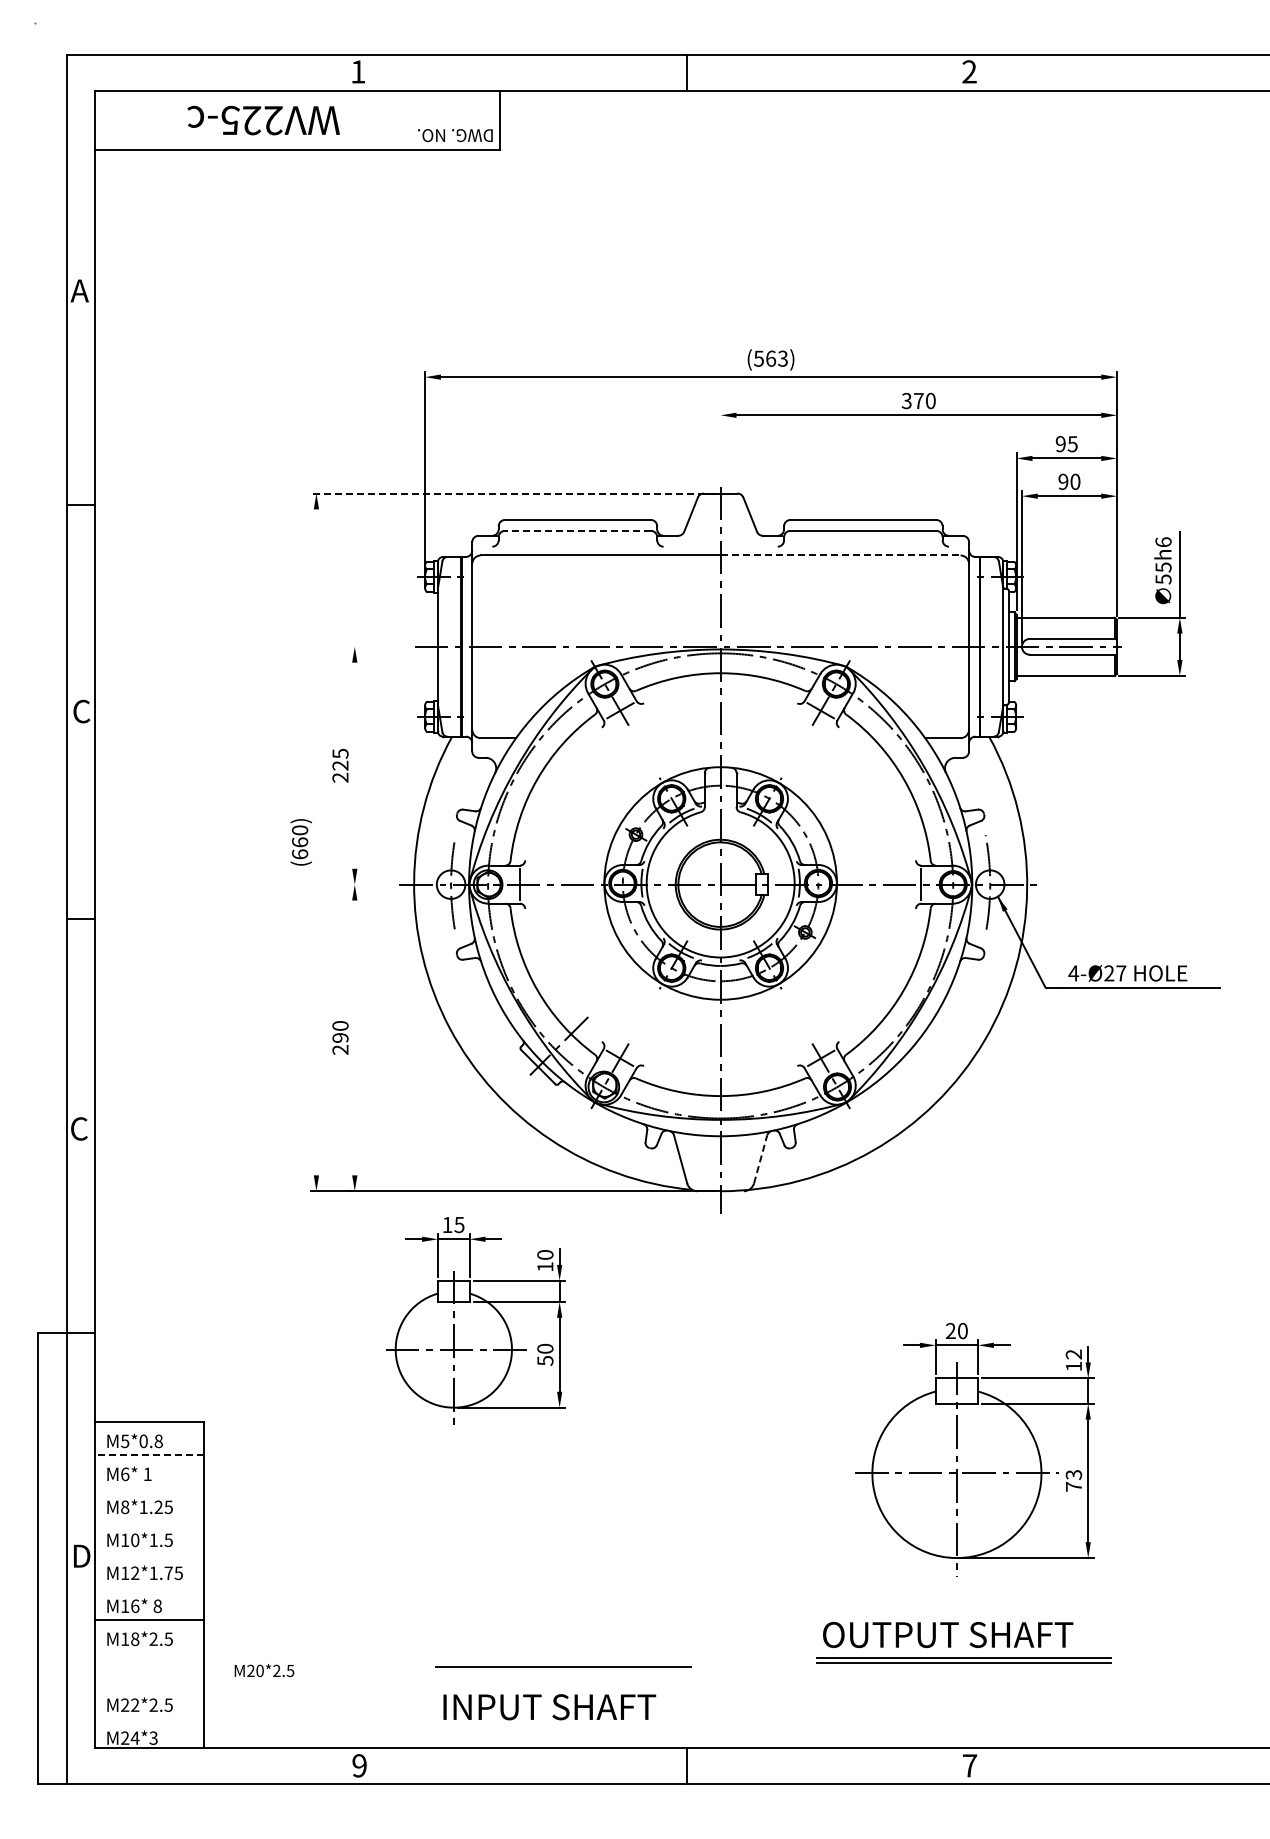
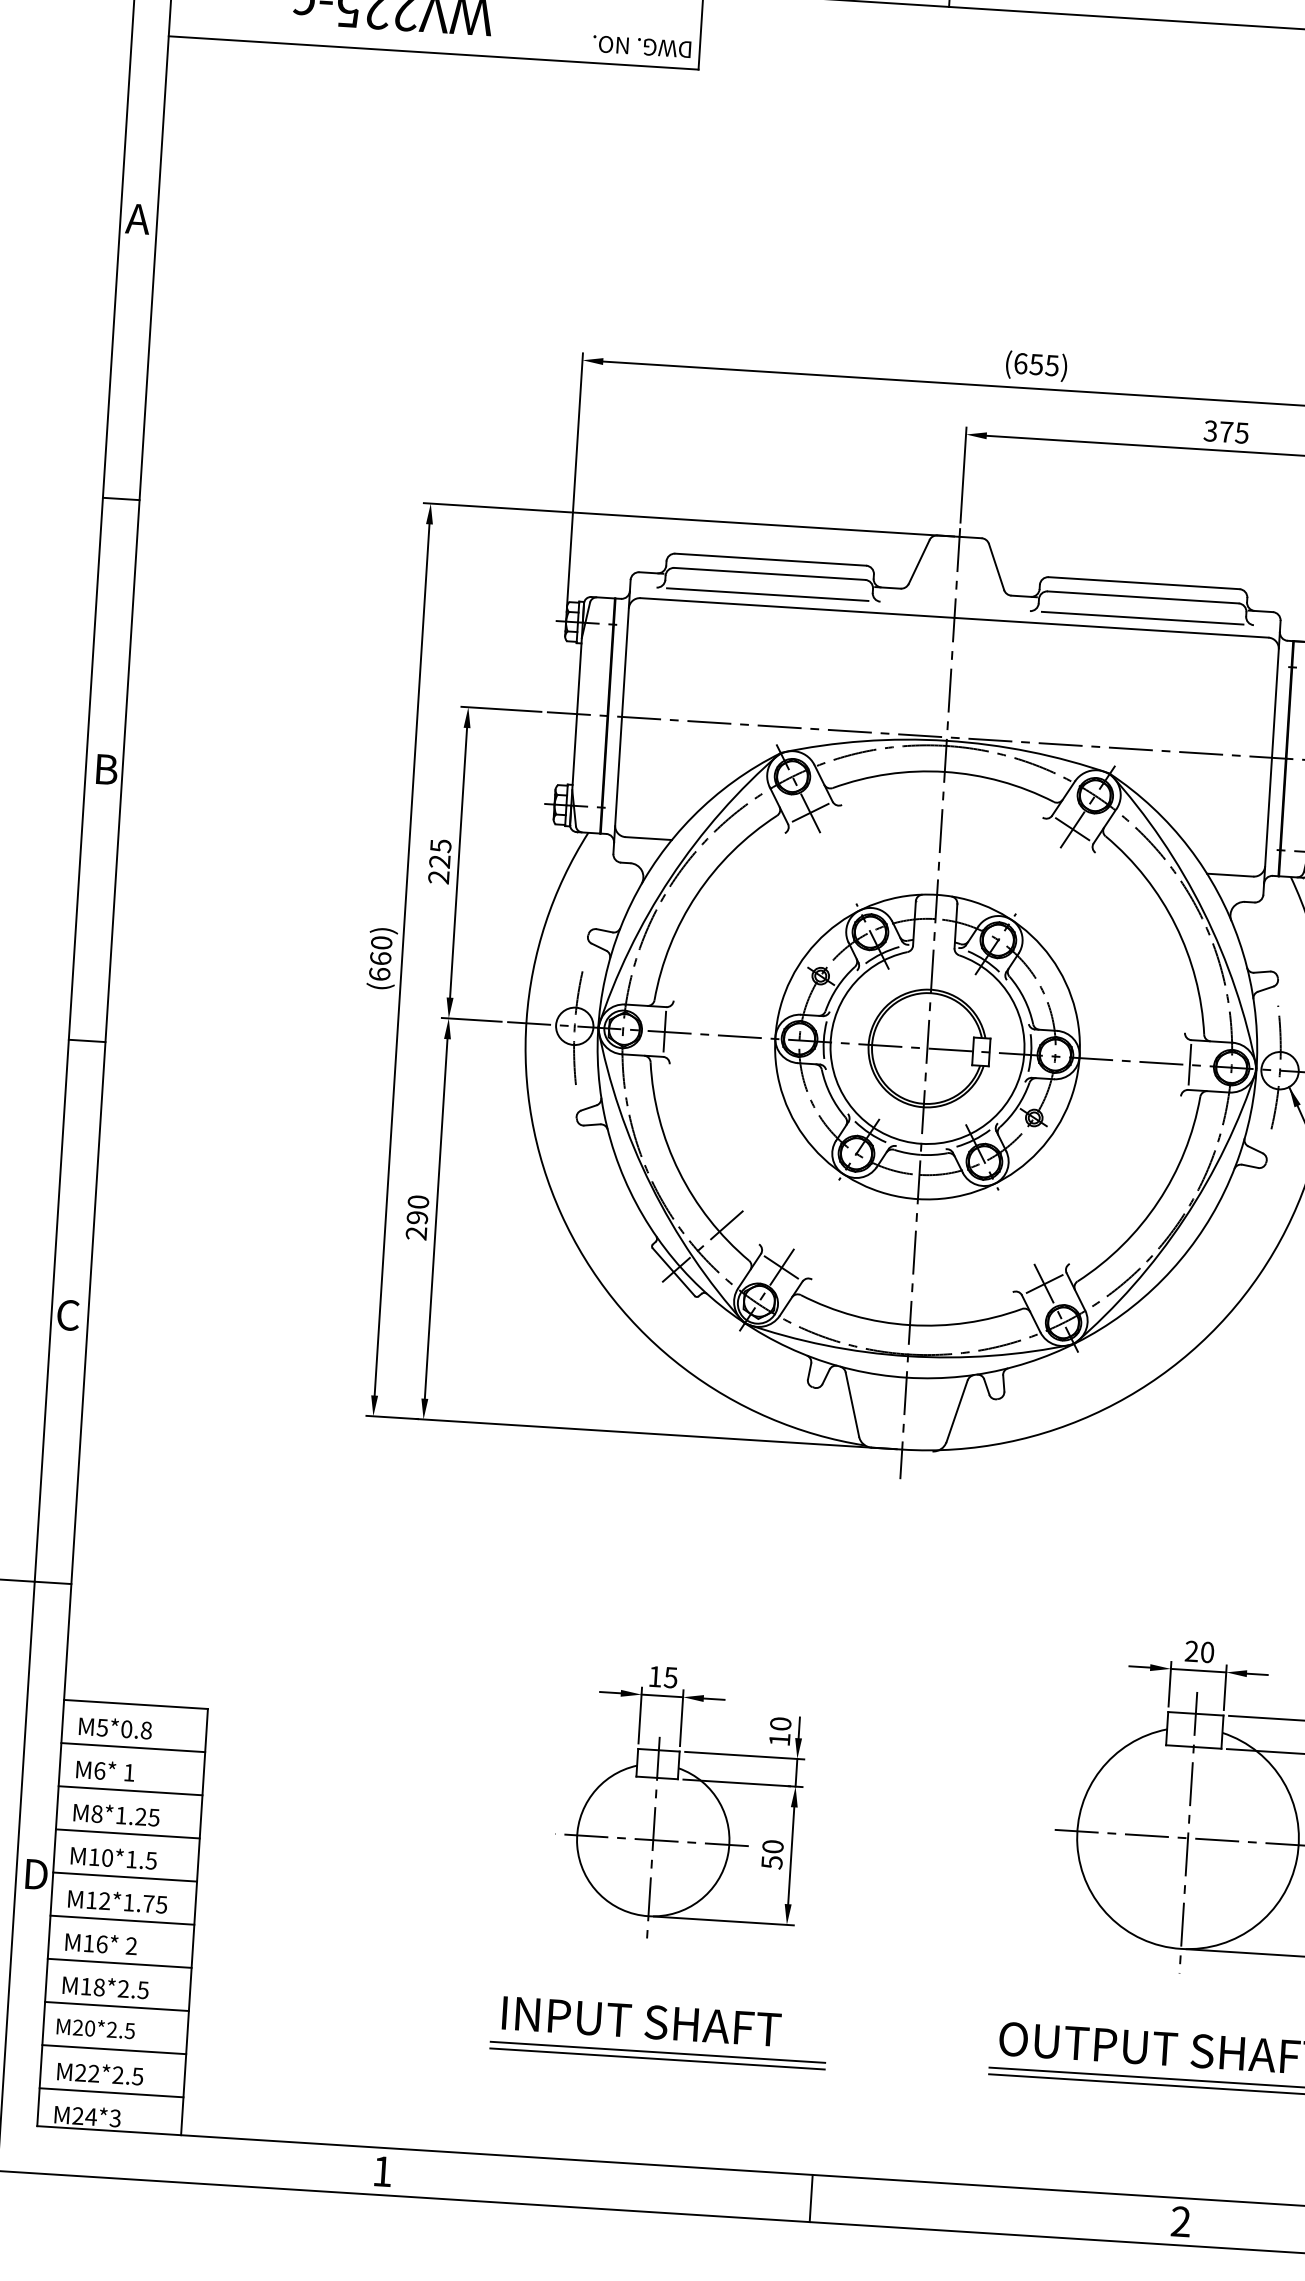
text: (770, 358) -> (1035, 364), (563) -> (655)
text: (930, 400) -> (1241, 432), 370 -> 375
line: (720, 446) -> (963, 475), added
line: (513, 493) -> (688, 519), dashed -> solid
line: (577, 530) -> (769, 573), dashed -> solid
line: (577, 546) -> (767, 594), added
line: (863, 546) -> (1142, 617), added
line: (840, 555) -> (1111, 627), dashed -> solid
line: (379, 646) -> (500, 708), added
text: (81, 711) -> (105, 769), C -> B
line: (354, 765) -> (458, 862), added
line: (316, 842) -> (402, 960), added
line: (372, 884) -> (471, 1019), added
line: (354, 1037) -> (435, 1218), added
line: (760, 1159) -> (956, 1411), dashed -> solid
part: (475, 1320) -> (683, 1803), moved
line: (149, 1454) -> (133, 1746), dashed -> solid
line: (149, 1487) -> (130, 1790), added
line: (149, 1520) -> (127, 1833), added
line: (149, 1553) -> (125, 1876), added
line: (149, 1586) -> (122, 1919), added
text: (157, 1606) -> (131, 1946), 8 -> 2
line: (149, 1652) -> (117, 2006), added
line: (563, 1661) -> (657, 2051), added
text: (264, 1670) -> (95, 2028), moved
line: (149, 1685) -> (114, 2049), added
text: (549, 1707) -> (641, 2021), moved
line: (149, 1718) -> (111, 2092), added
text: (359, 1765) -> (382, 2171), 9 -> 1
text: (969, 1765) -> (1180, 2221), 7 -> 2

